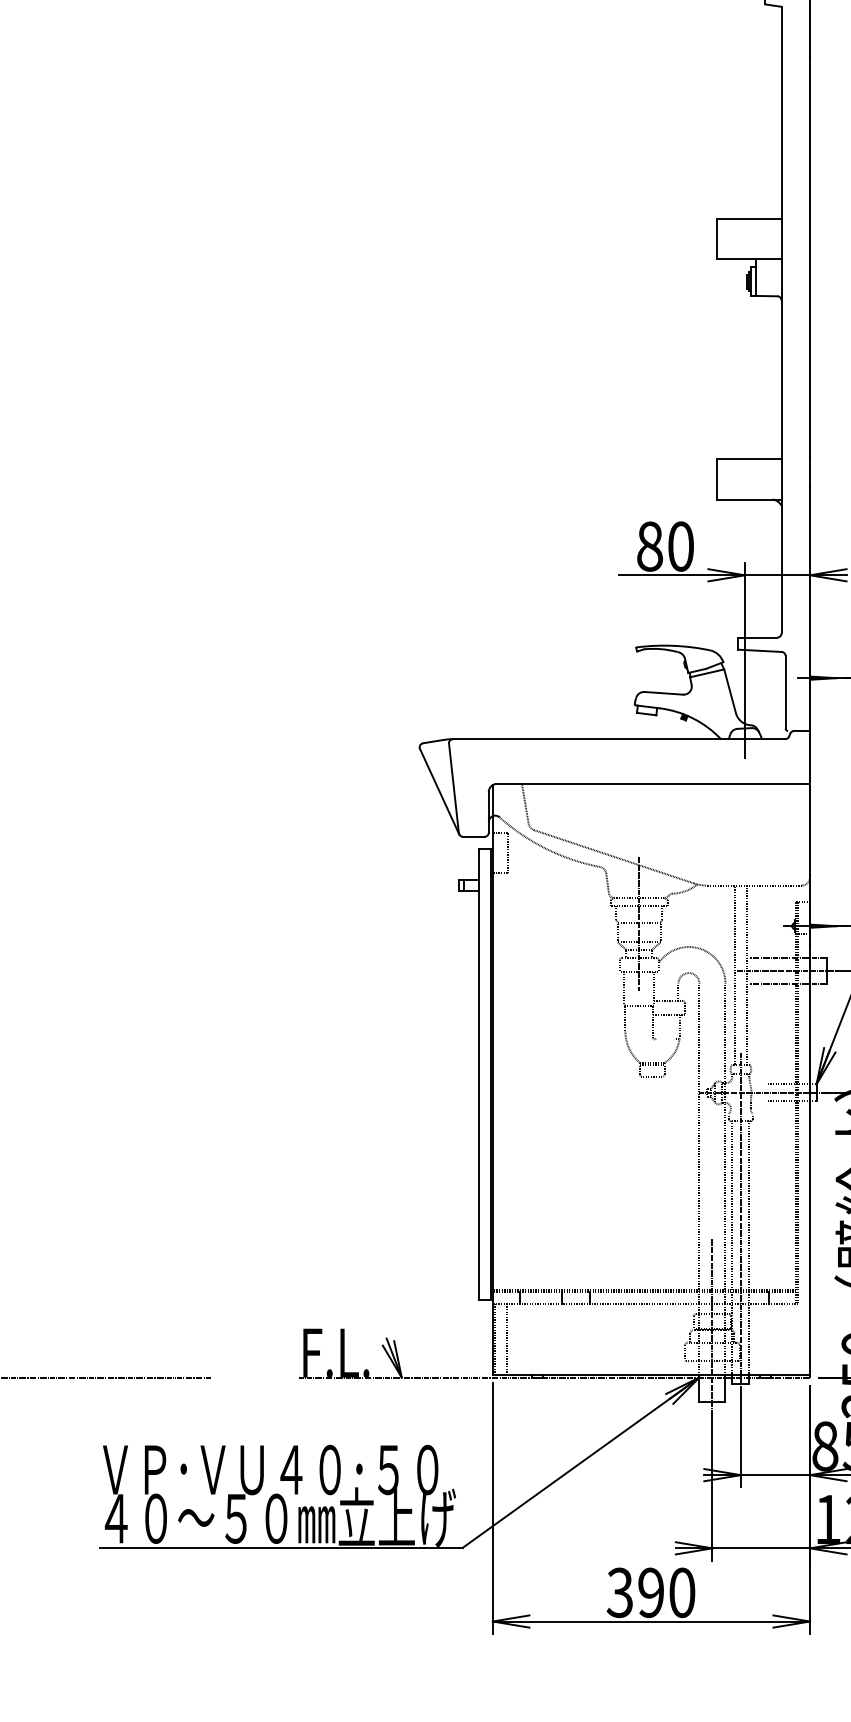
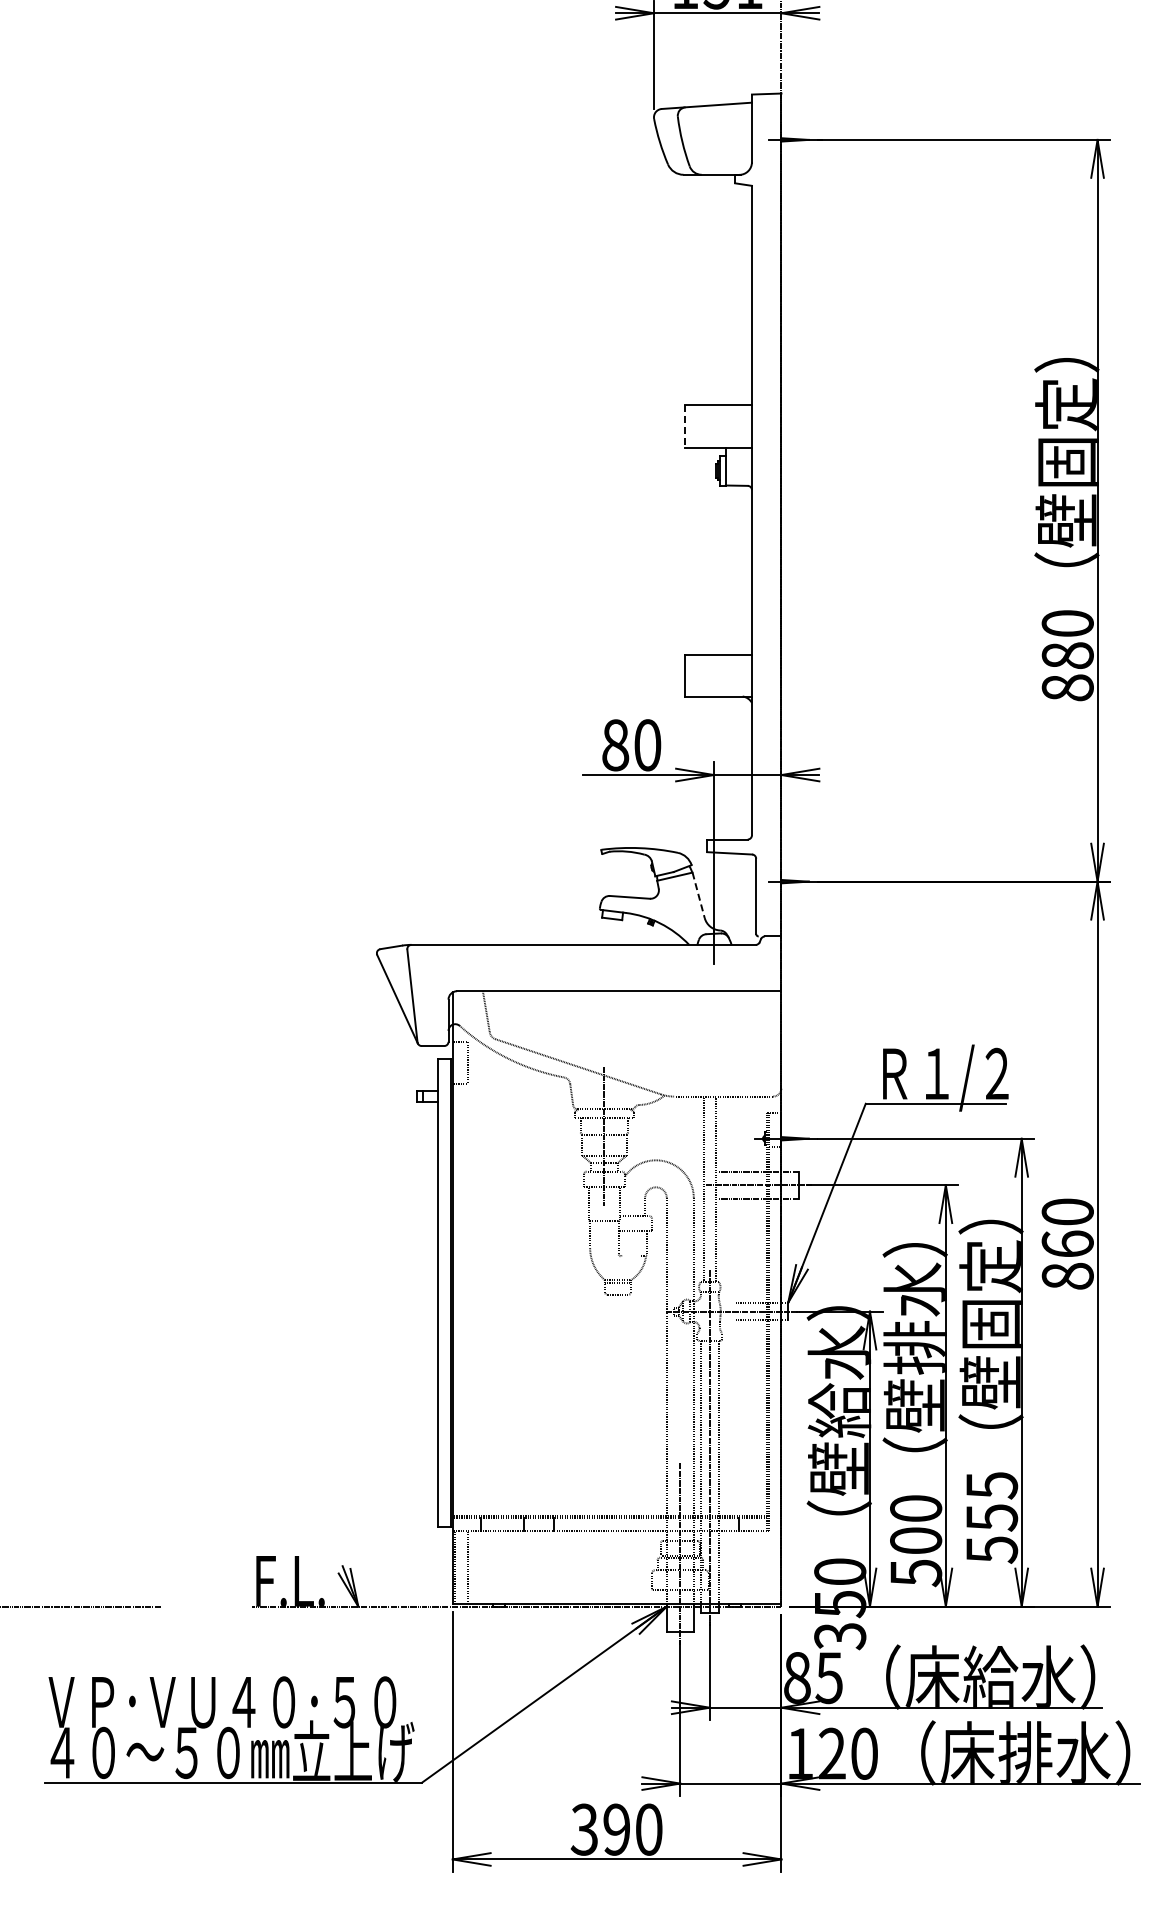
line: (716, 239) -> (684, 426), solid -> dashed
line: (729, 691) -> (698, 895), solid -> dashed

